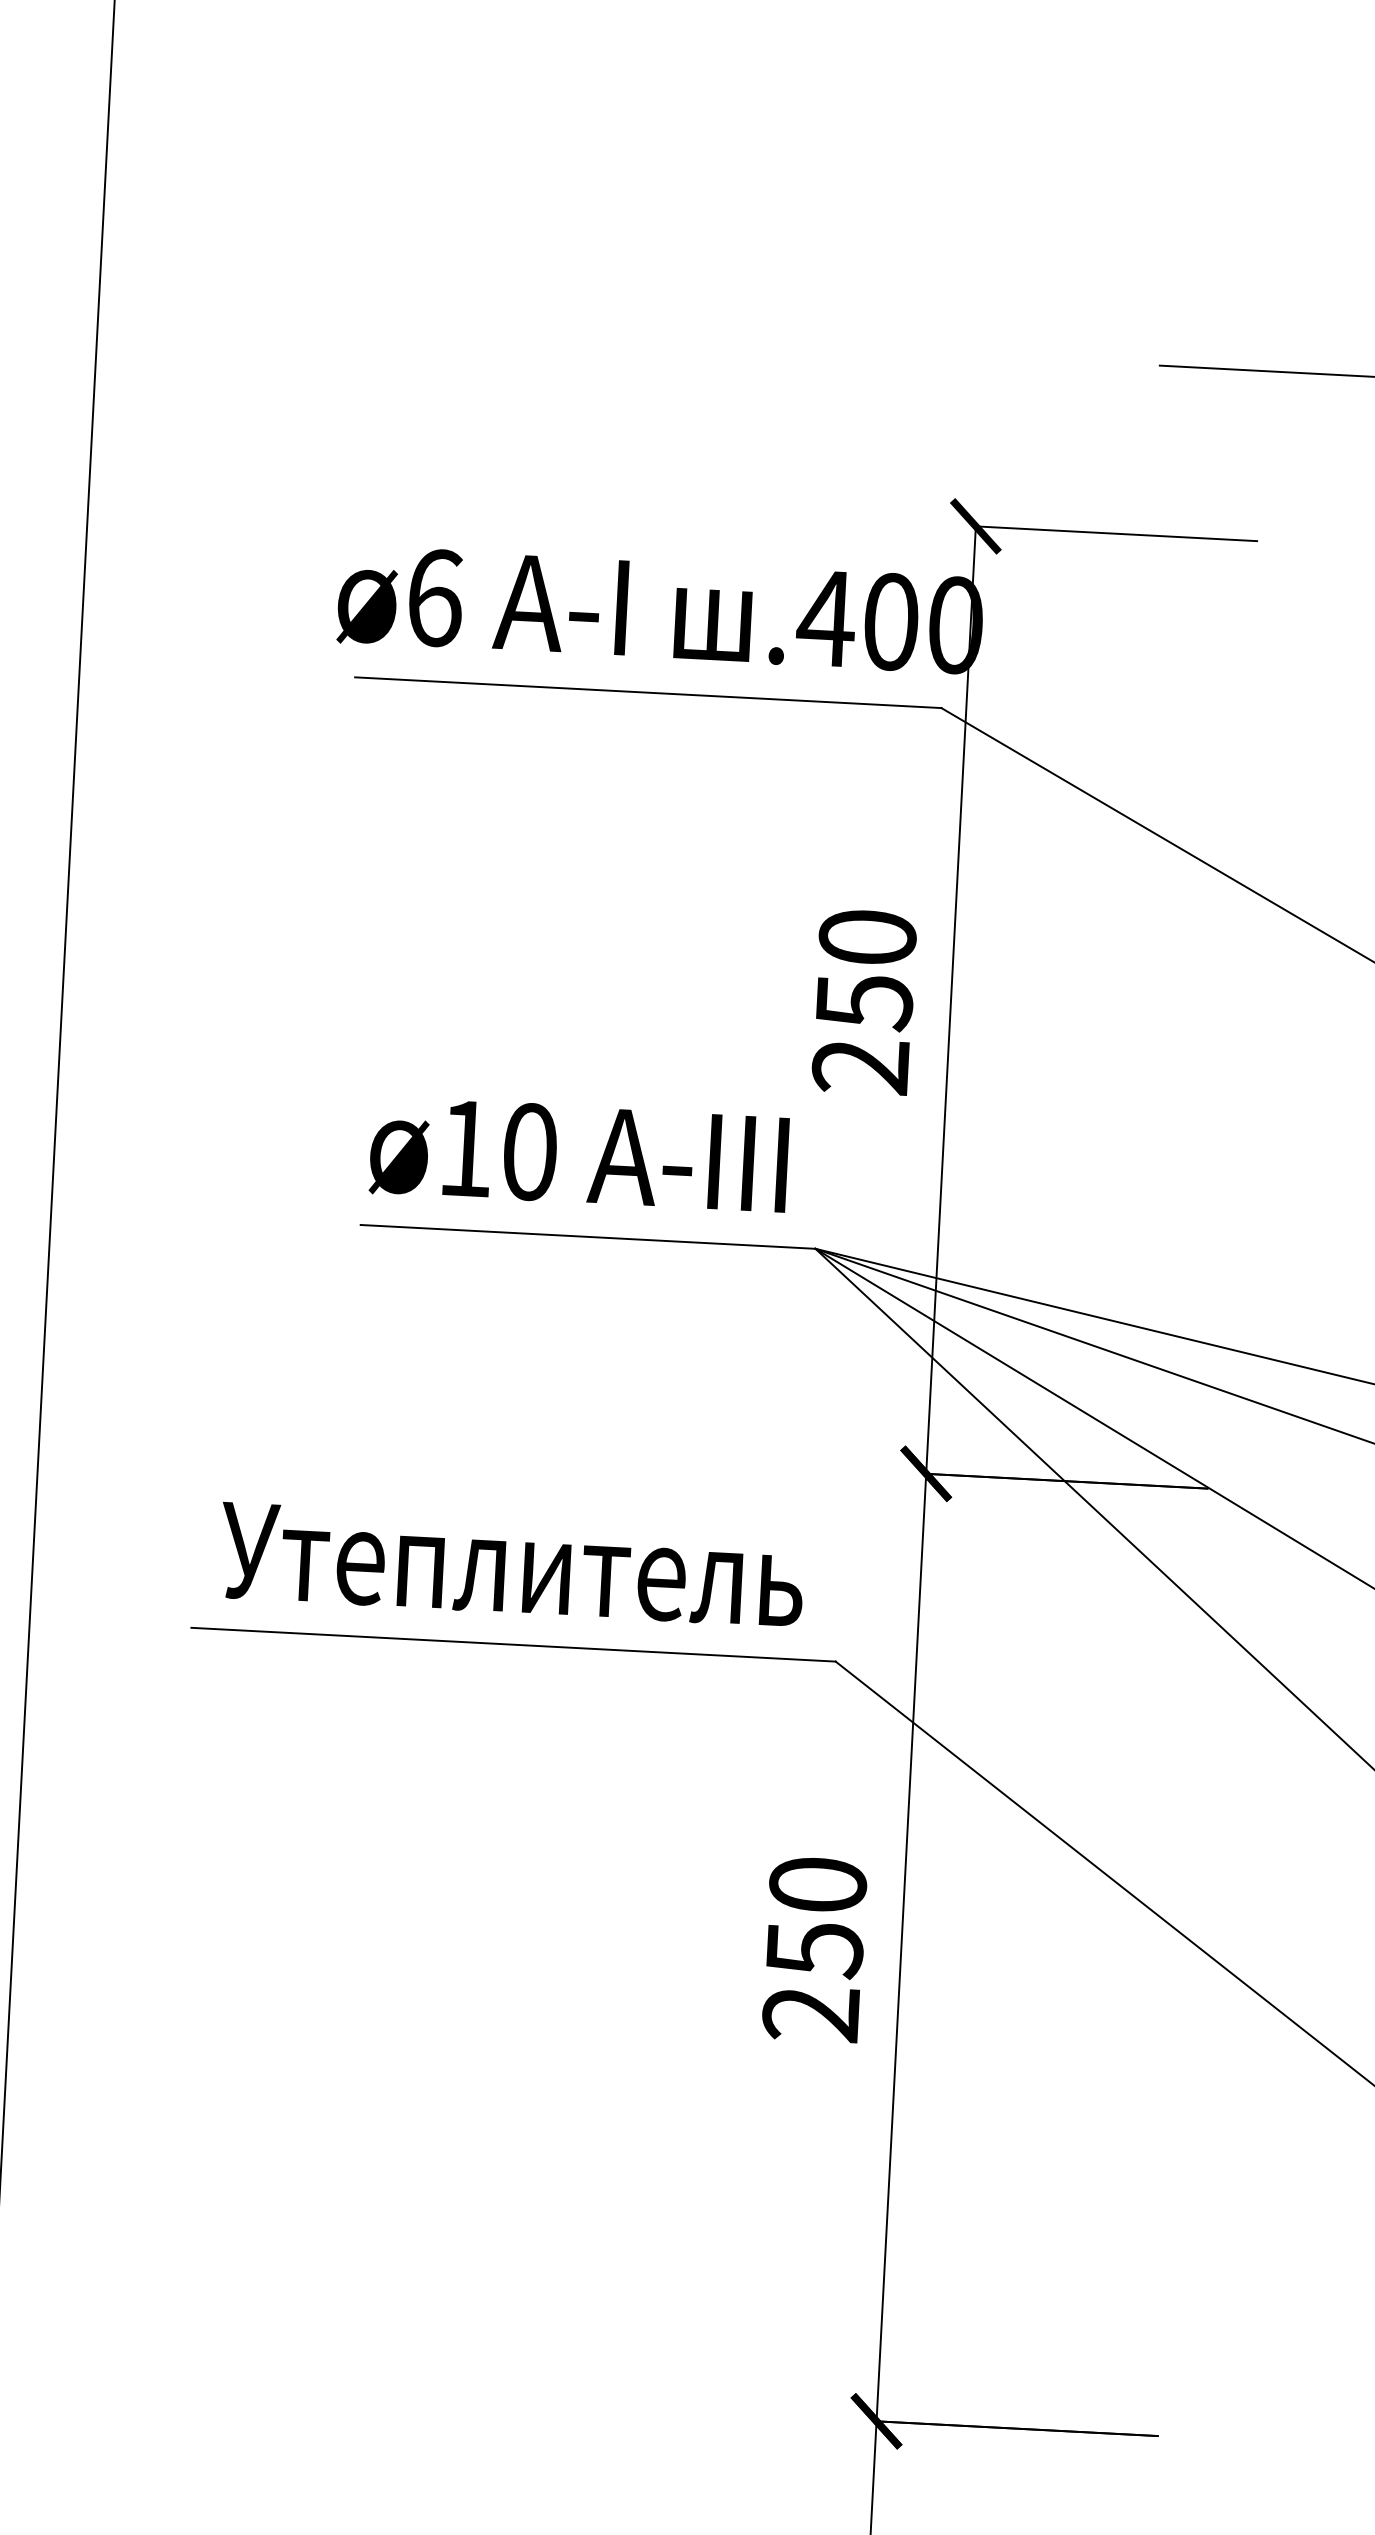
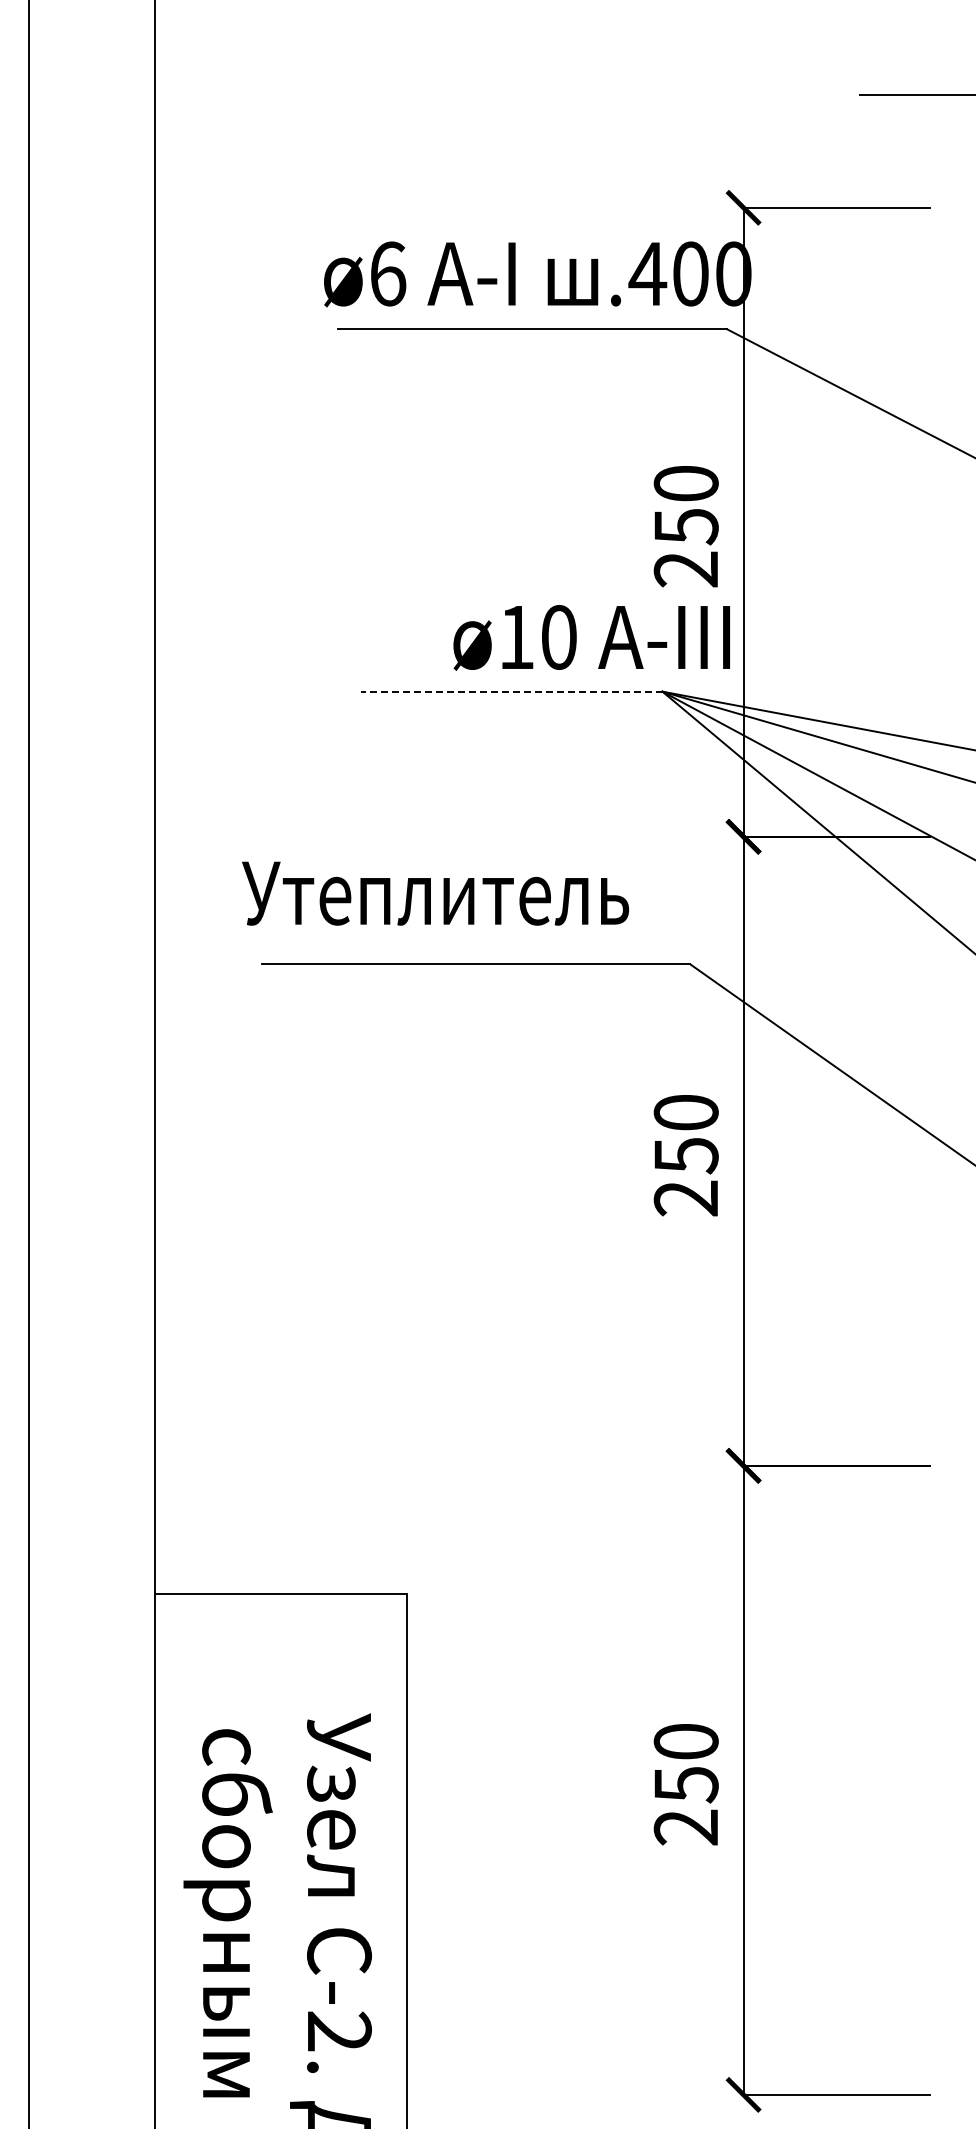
text: (578, 1154) -> (591, 637), moved
line: (588, 1236) -> (511, 691), solid -> dashed
text: (511, 1564) -> (435, 893), moved

